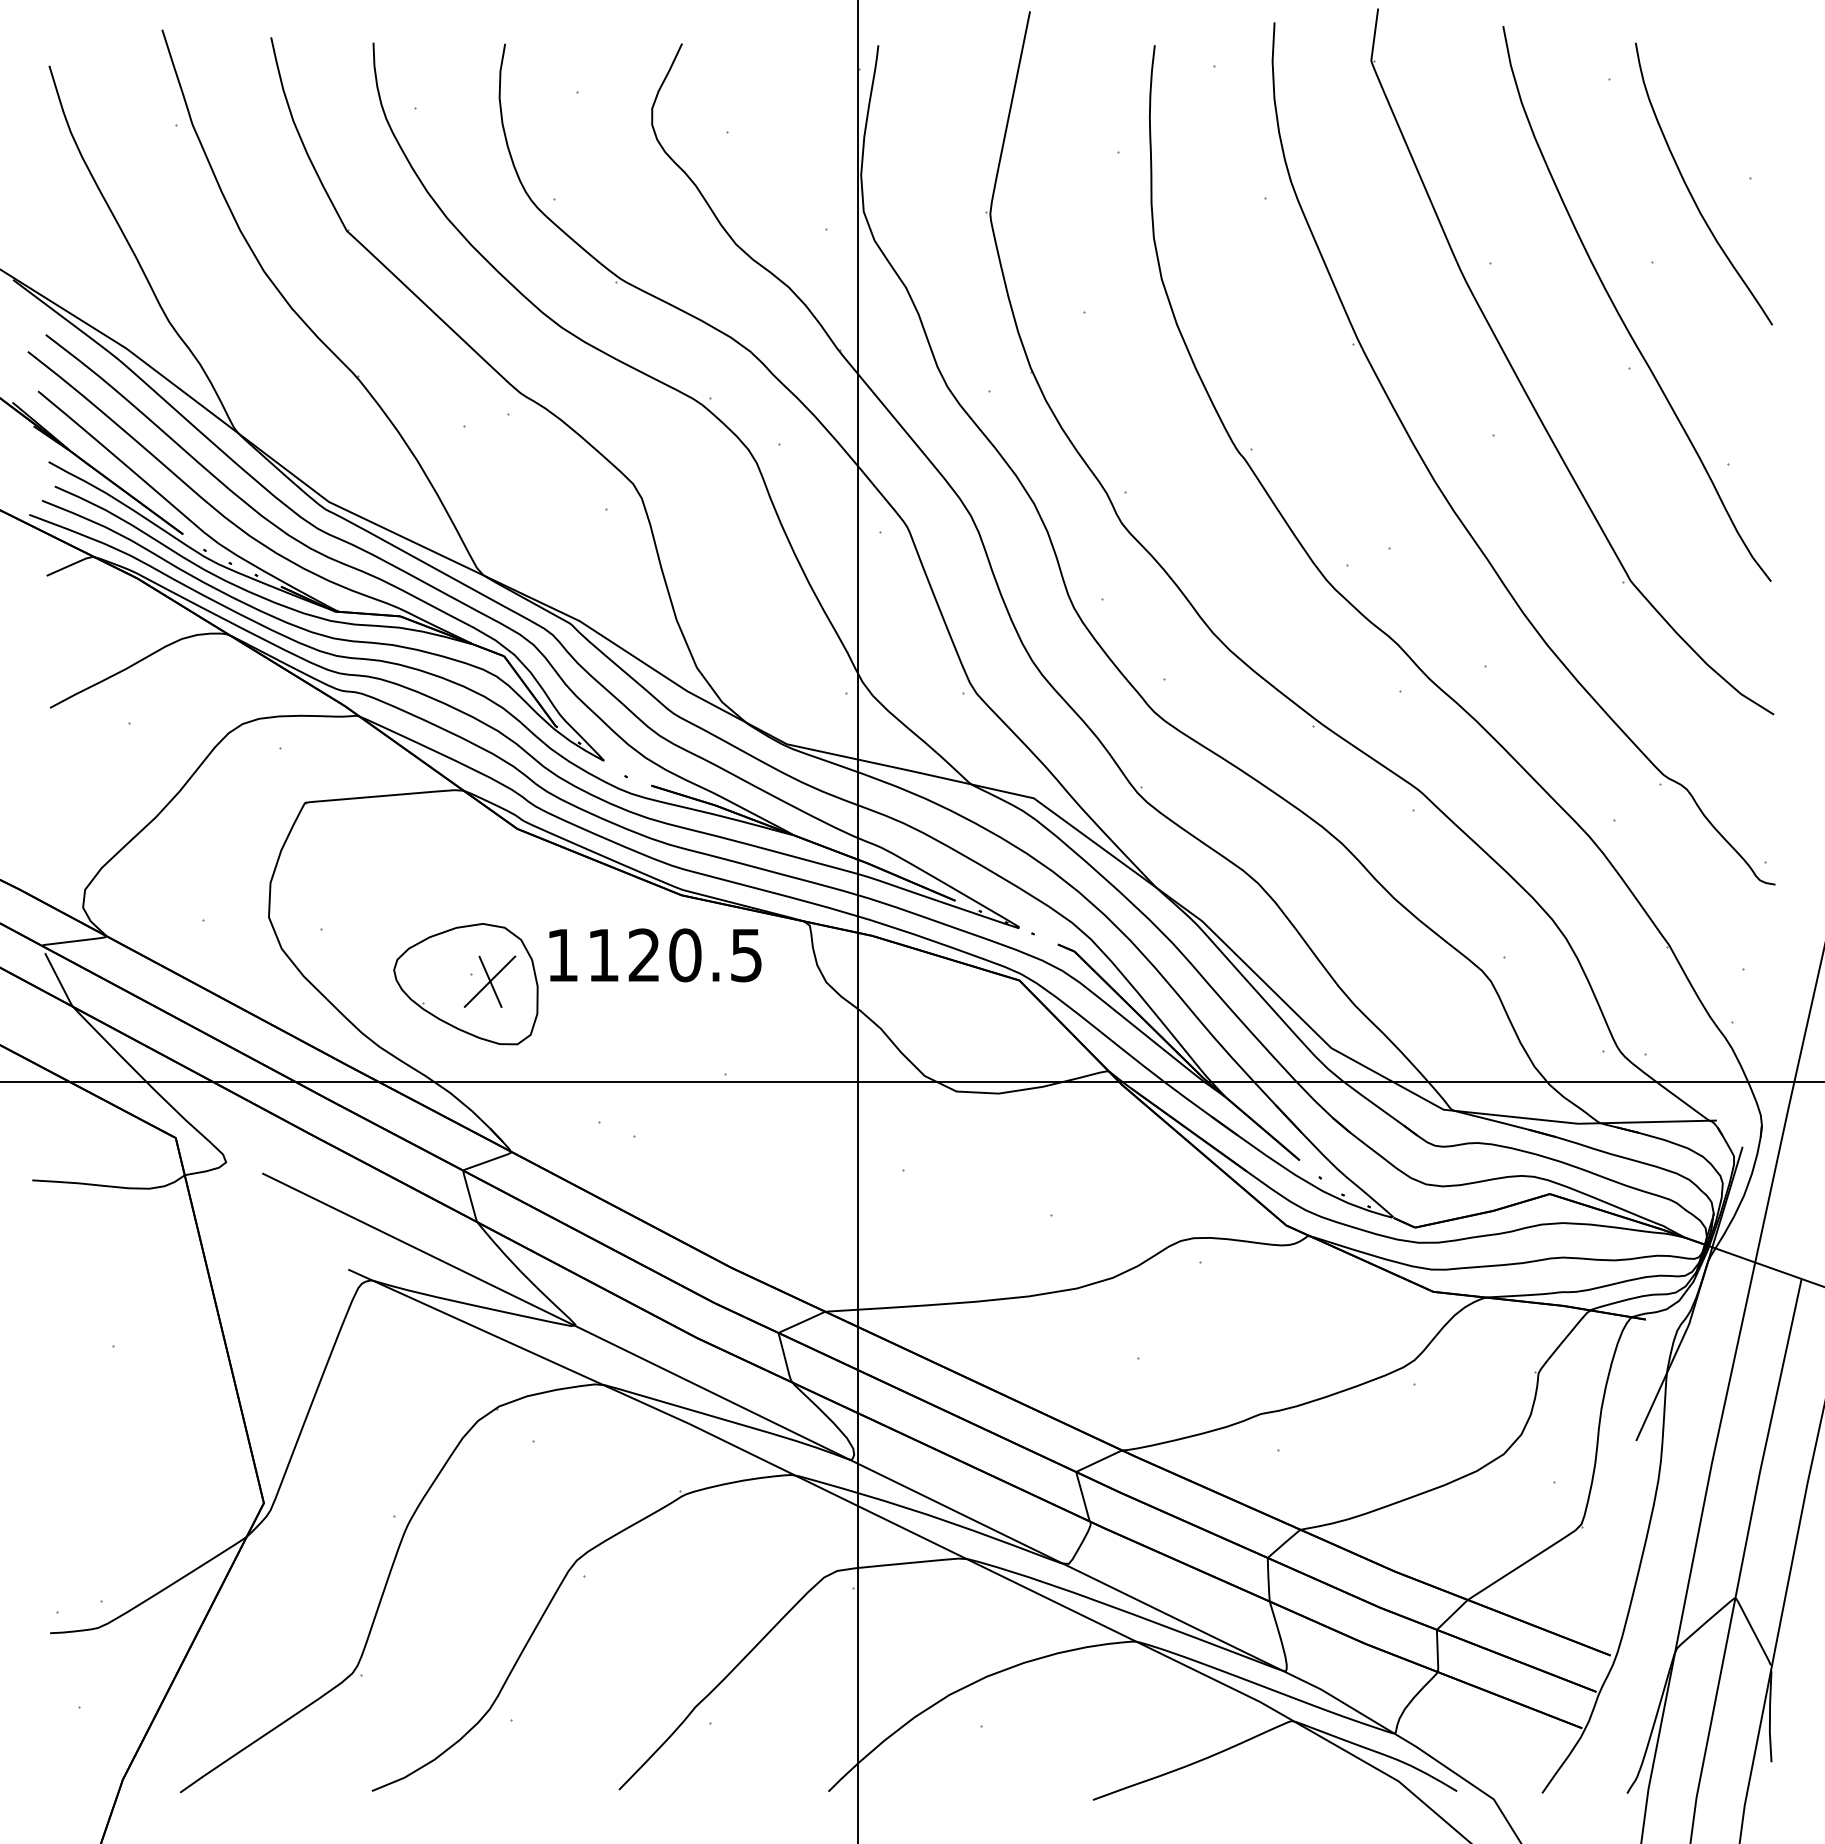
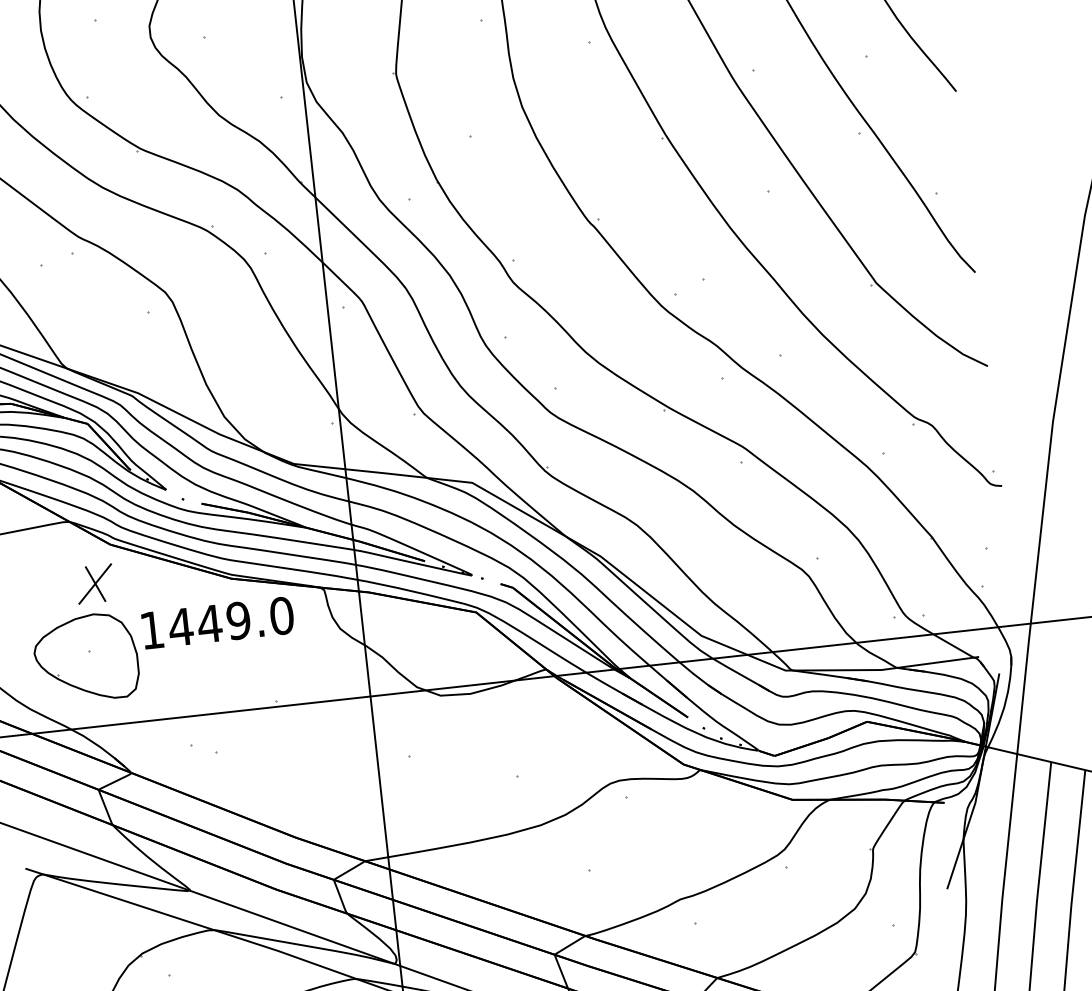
text: (674, 955) -> (231, 621), 1120.5 -> 1449.0
part: (489, 981) -> (94, 583), moved

